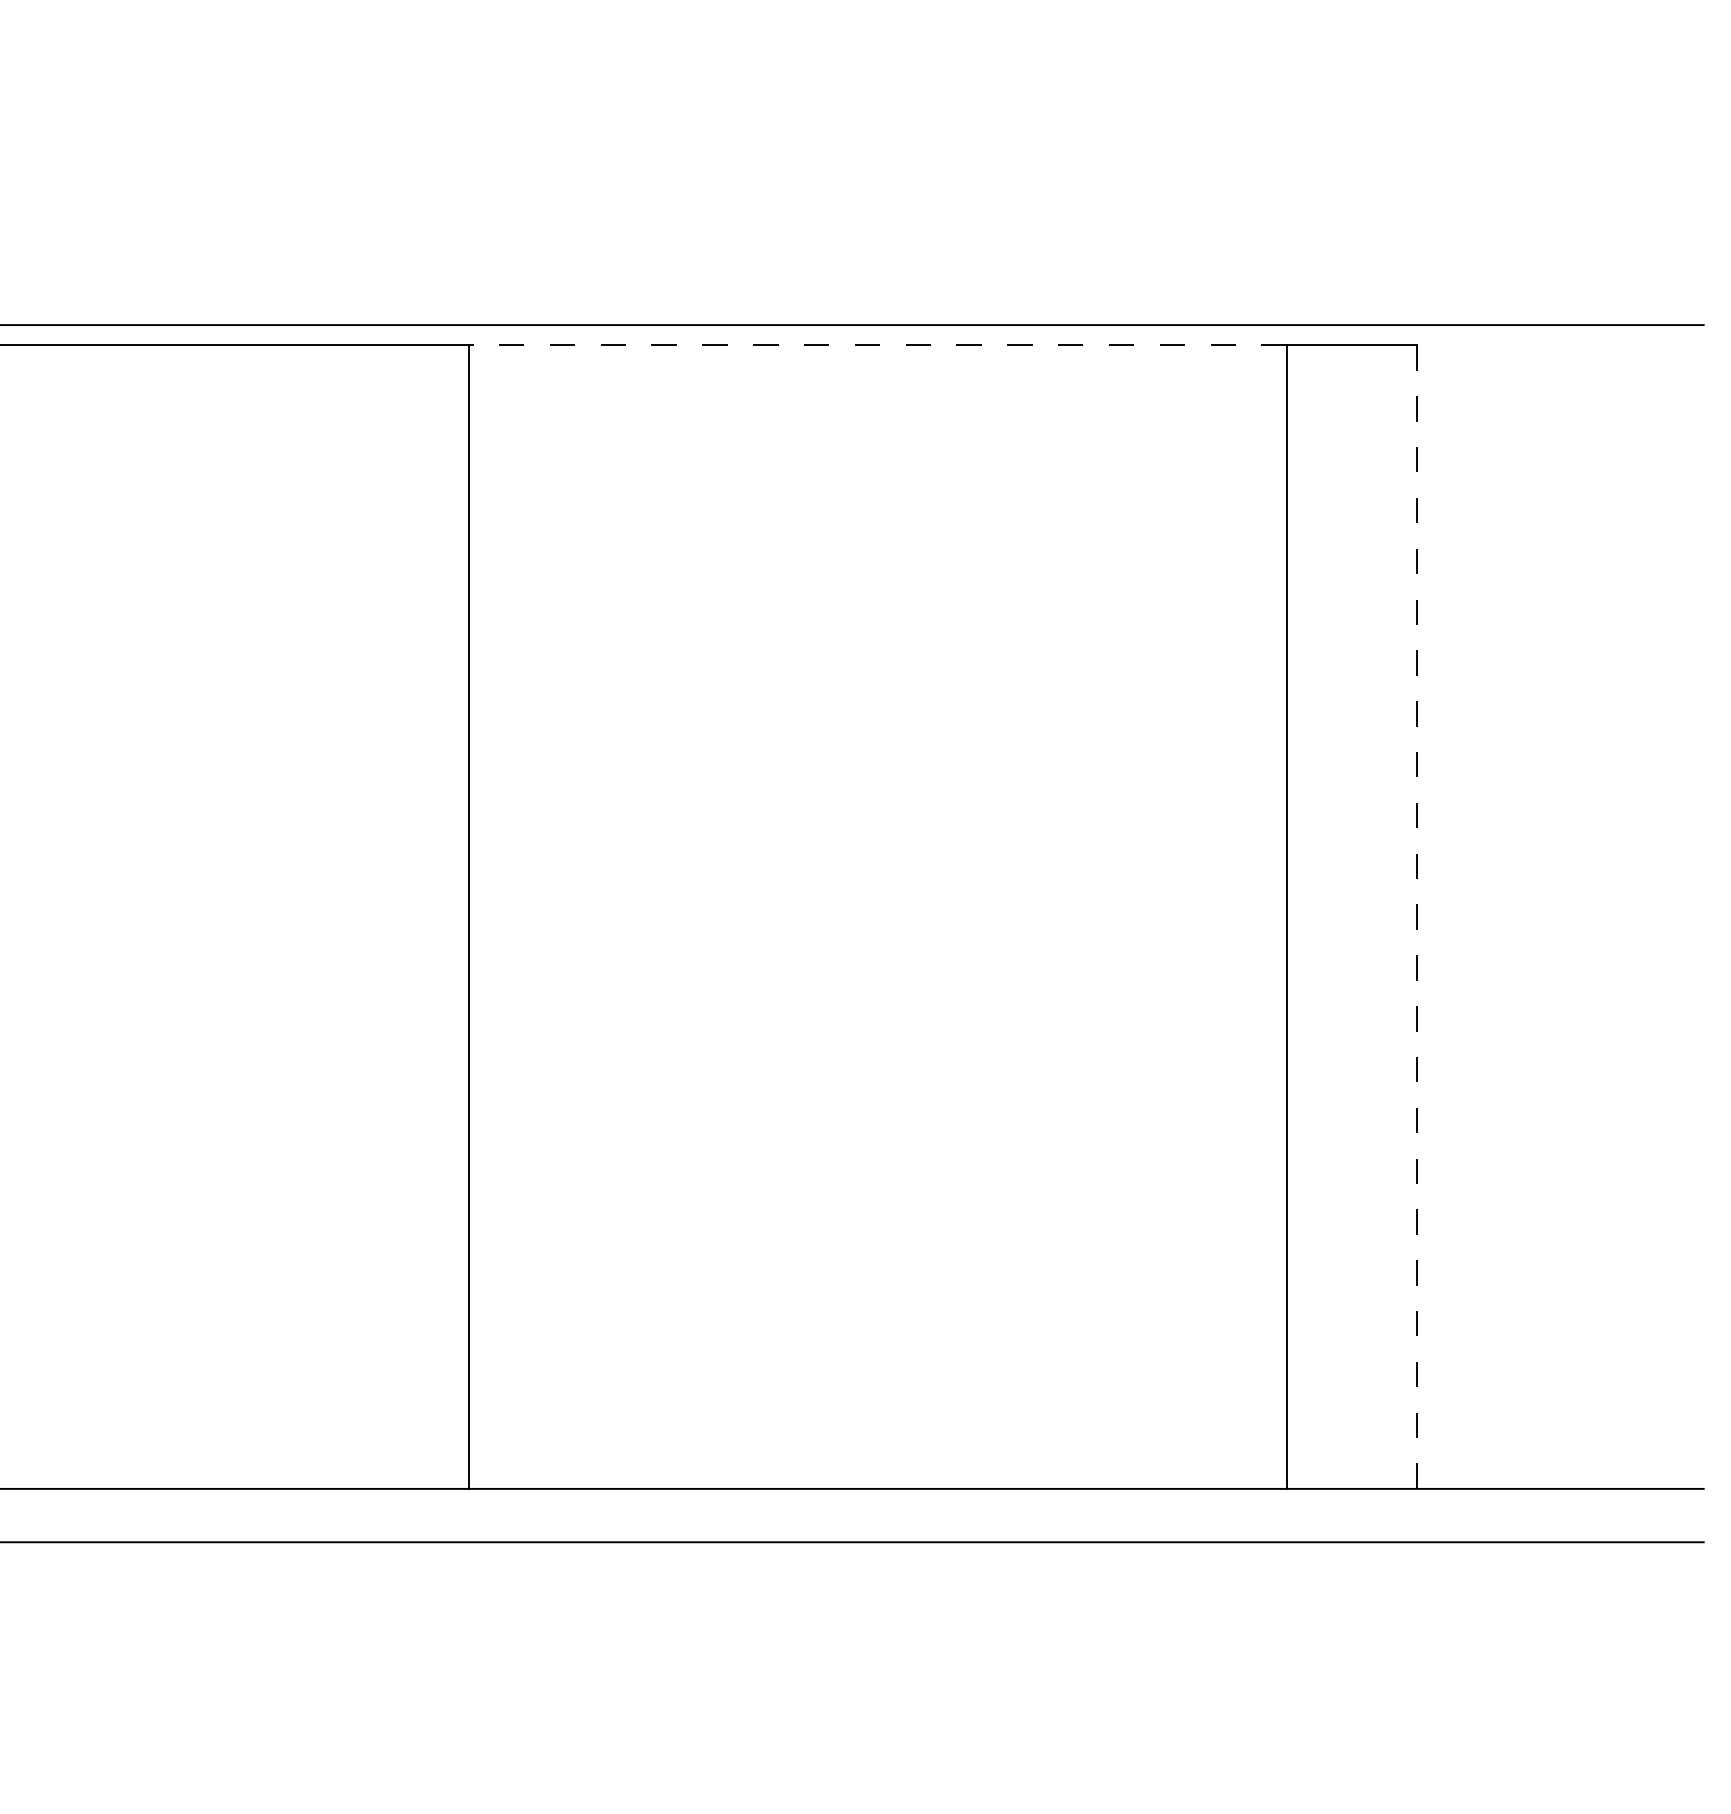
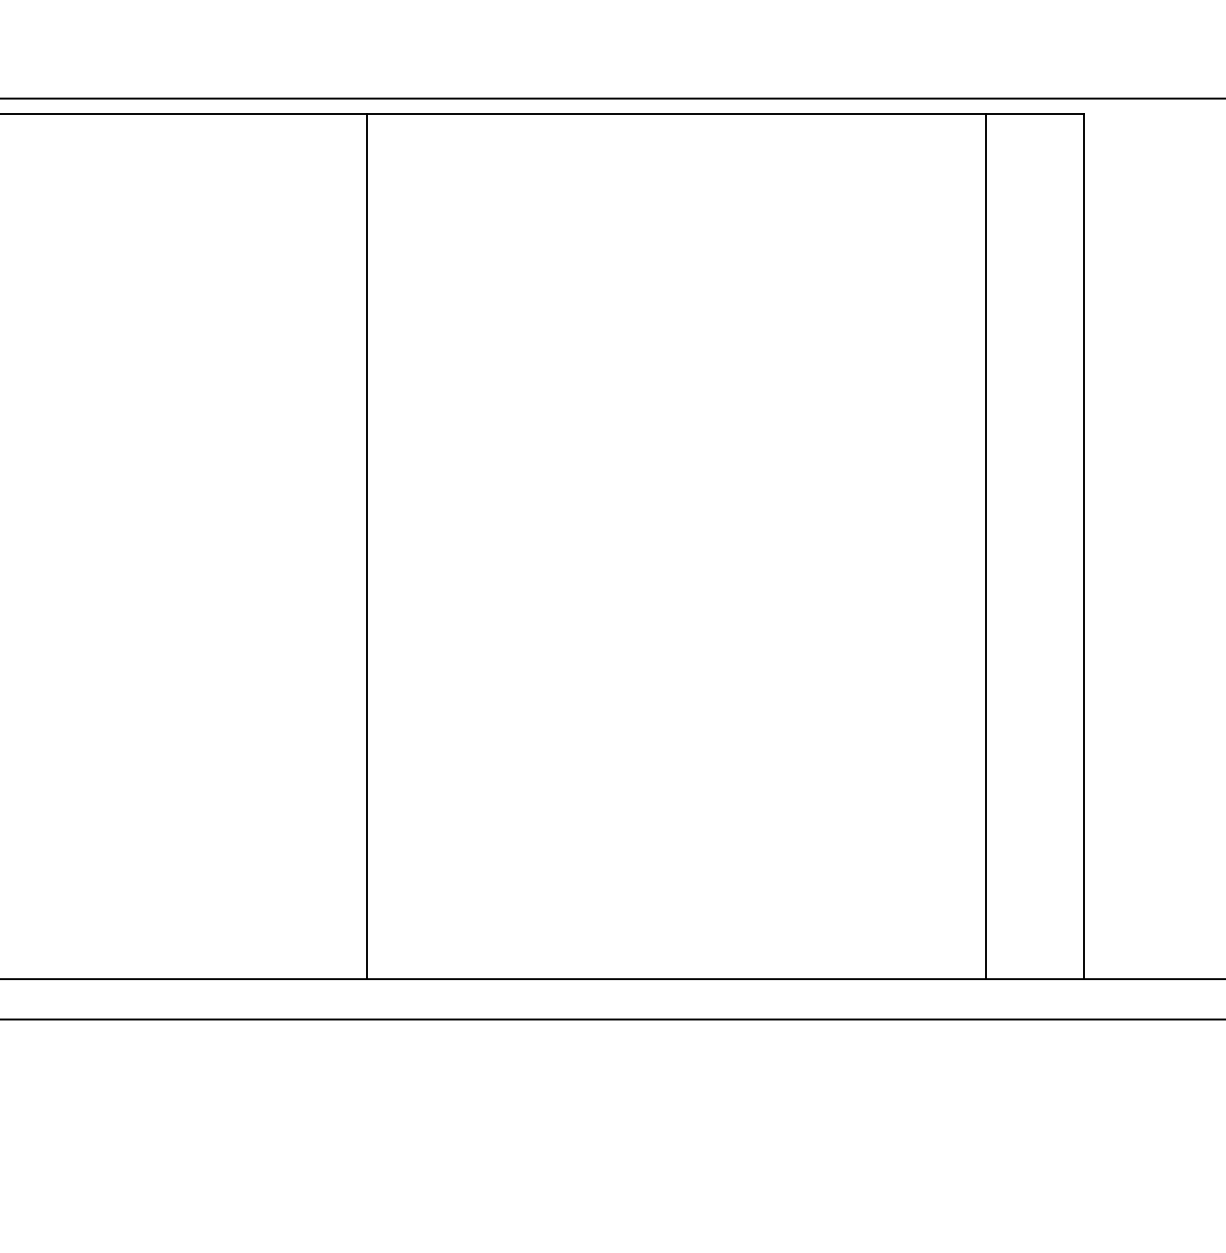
line: (877, 345) -> (676, 114), dashed -> solid
line: (1416, 917) -> (1083, 546), dashed -> solid

